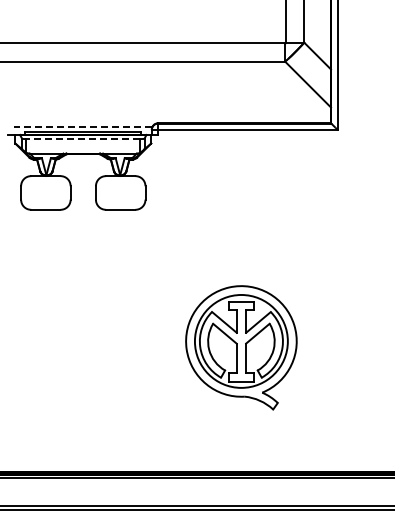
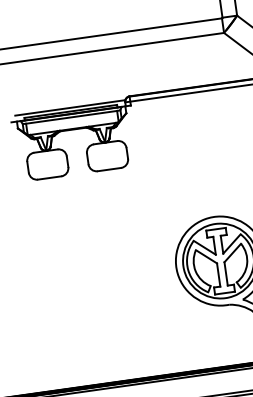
line: (83, 127) -> (70, 108), dashed -> solid
line: (82, 139) -> (71, 117), dashed -> solid

